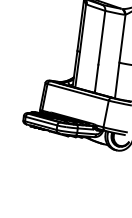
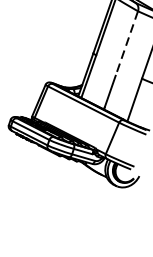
line: (101, 38) -> (126, 44), solid -> dashed

